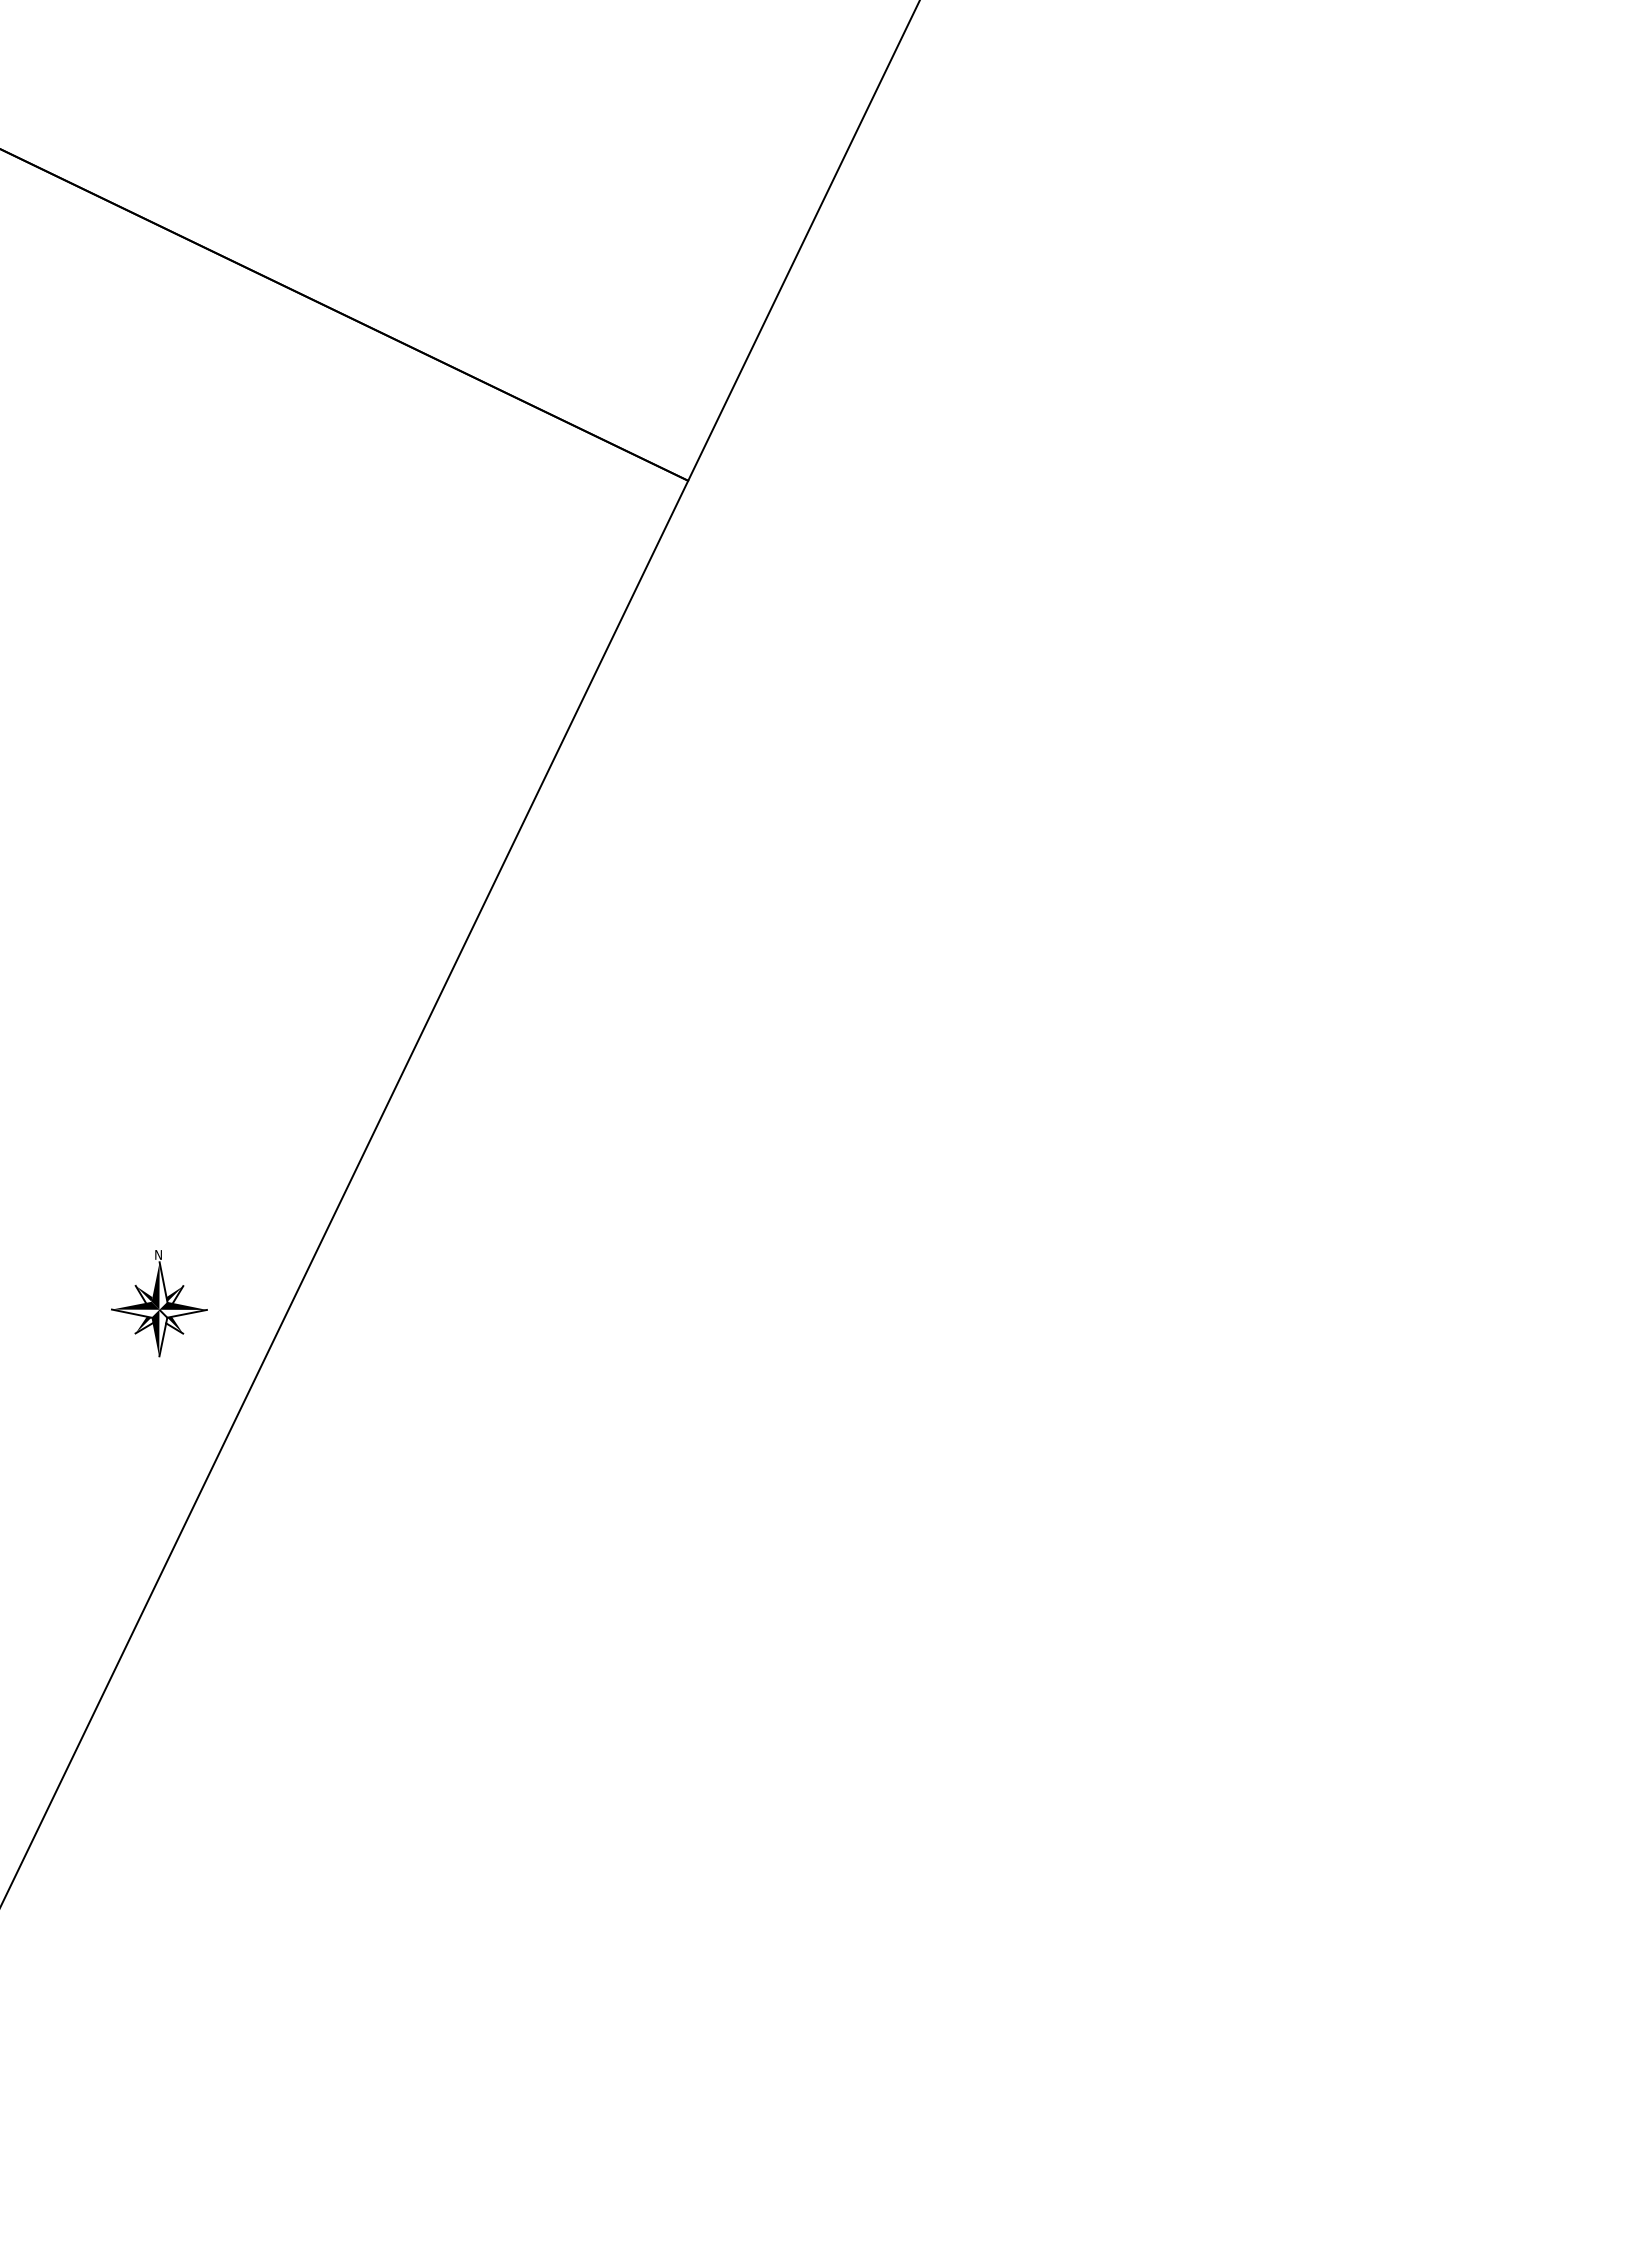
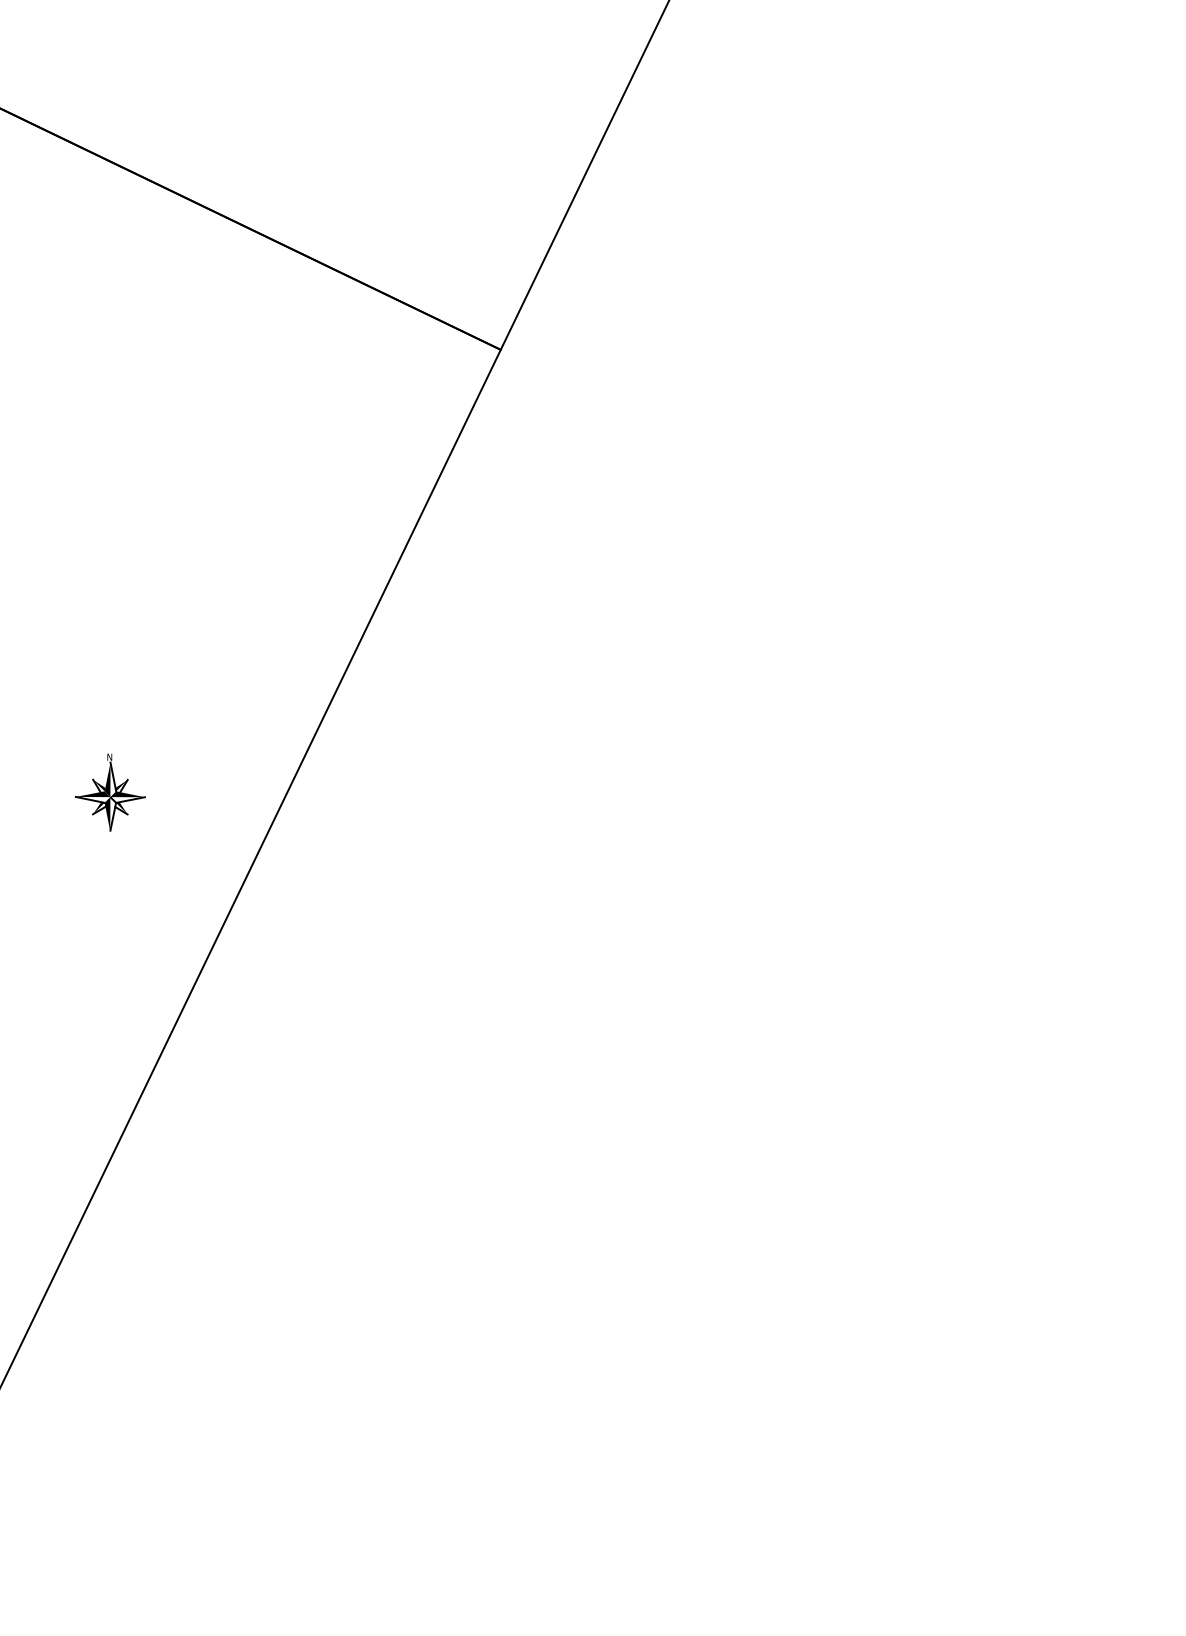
part: (159, 1303) -> (110, 792), moved

